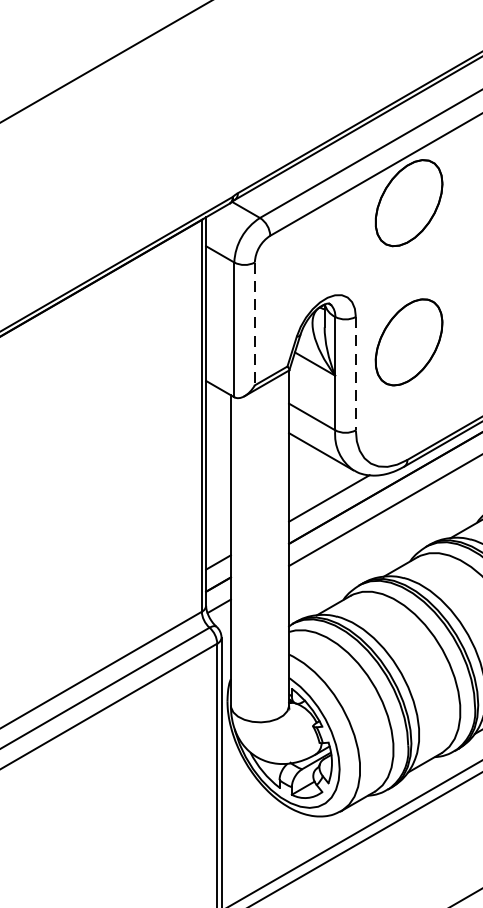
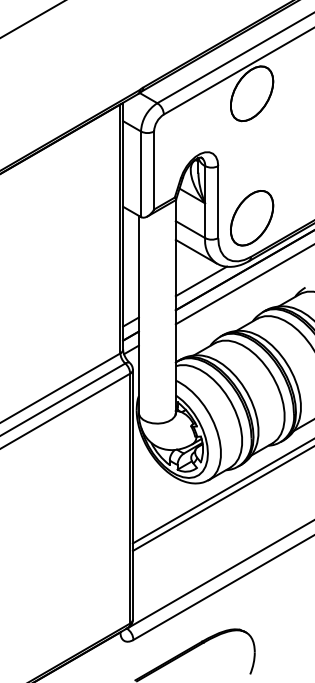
line: (255, 325) -> (154, 171), dashed -> solid
part: (409, 342) -> (252, 218), moved
line: (356, 374) -> (218, 202), dashed -> solid

